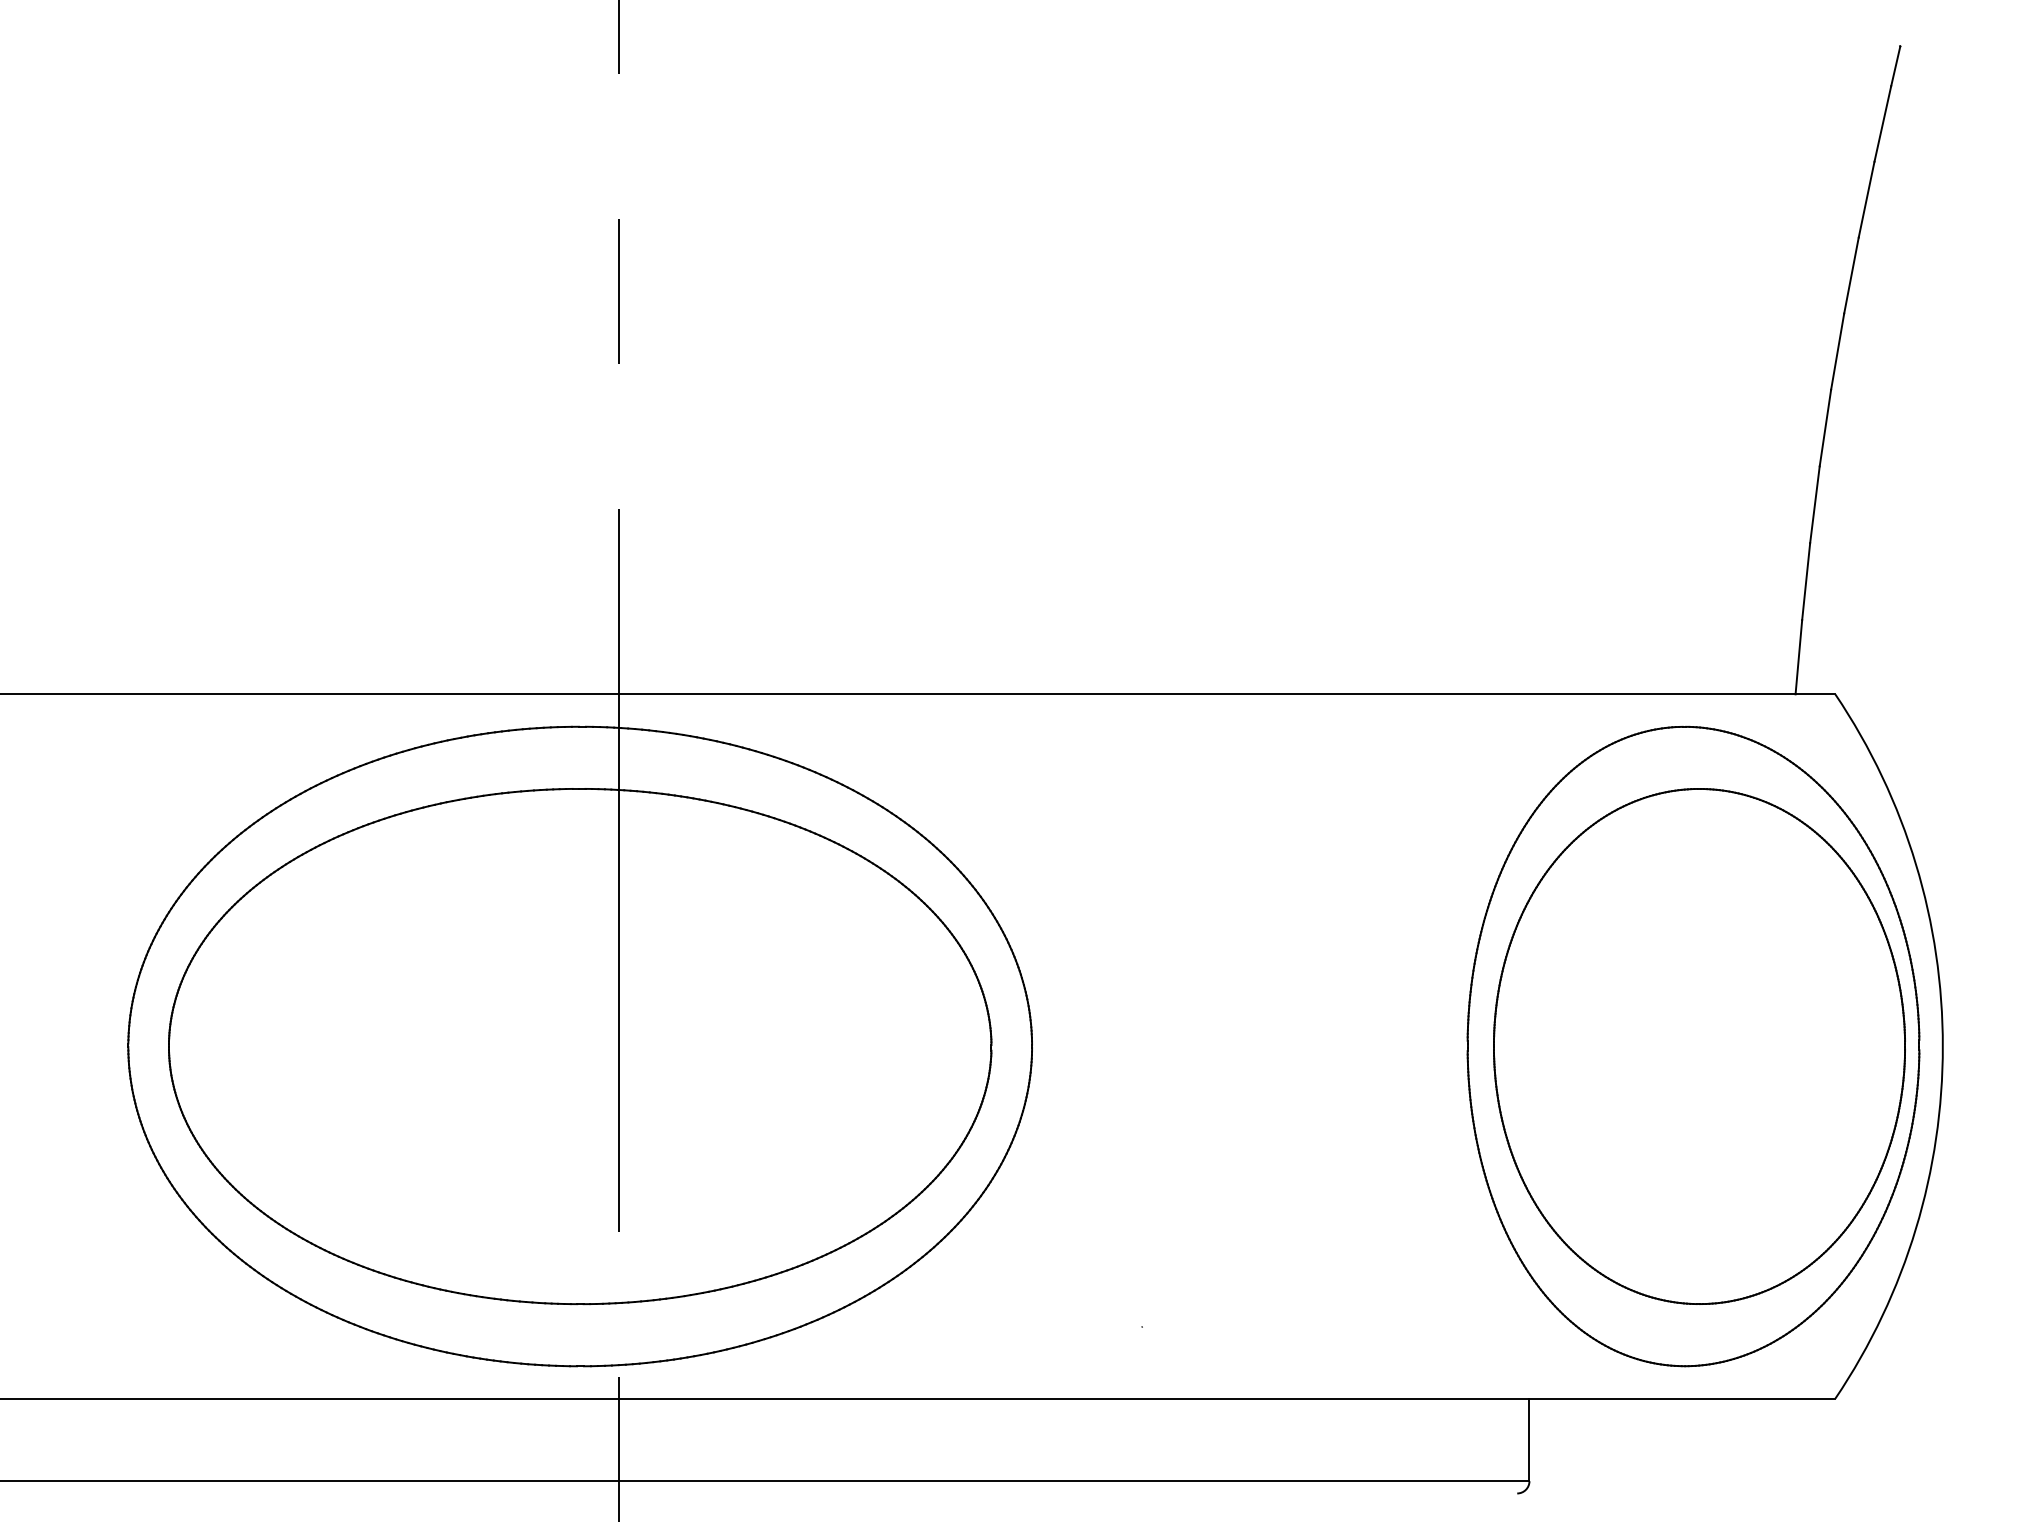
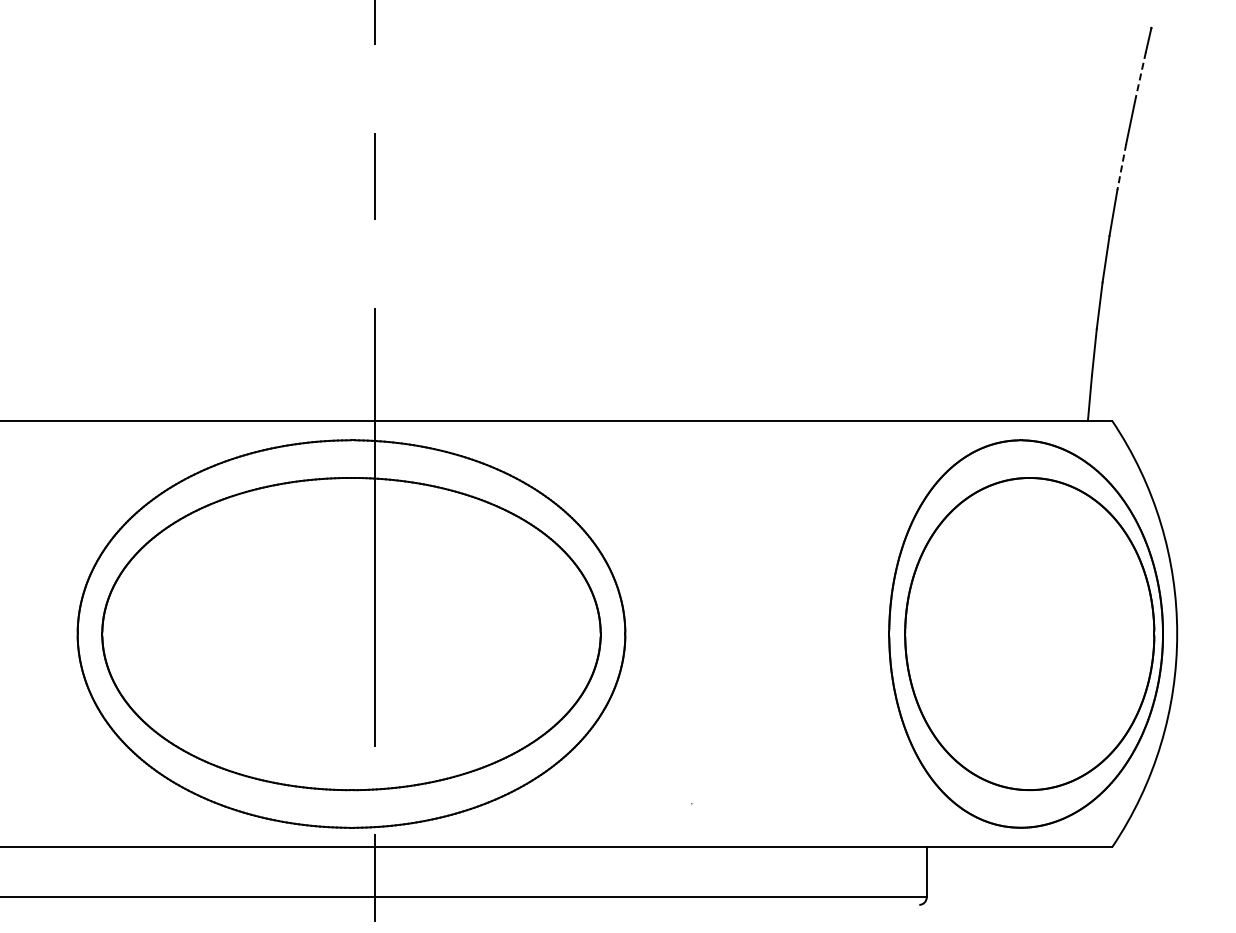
line: (1882, 124) -> (1140, 75), solid -> dashed
line: (1850, 276) -> (1121, 167), solid -> dashed

